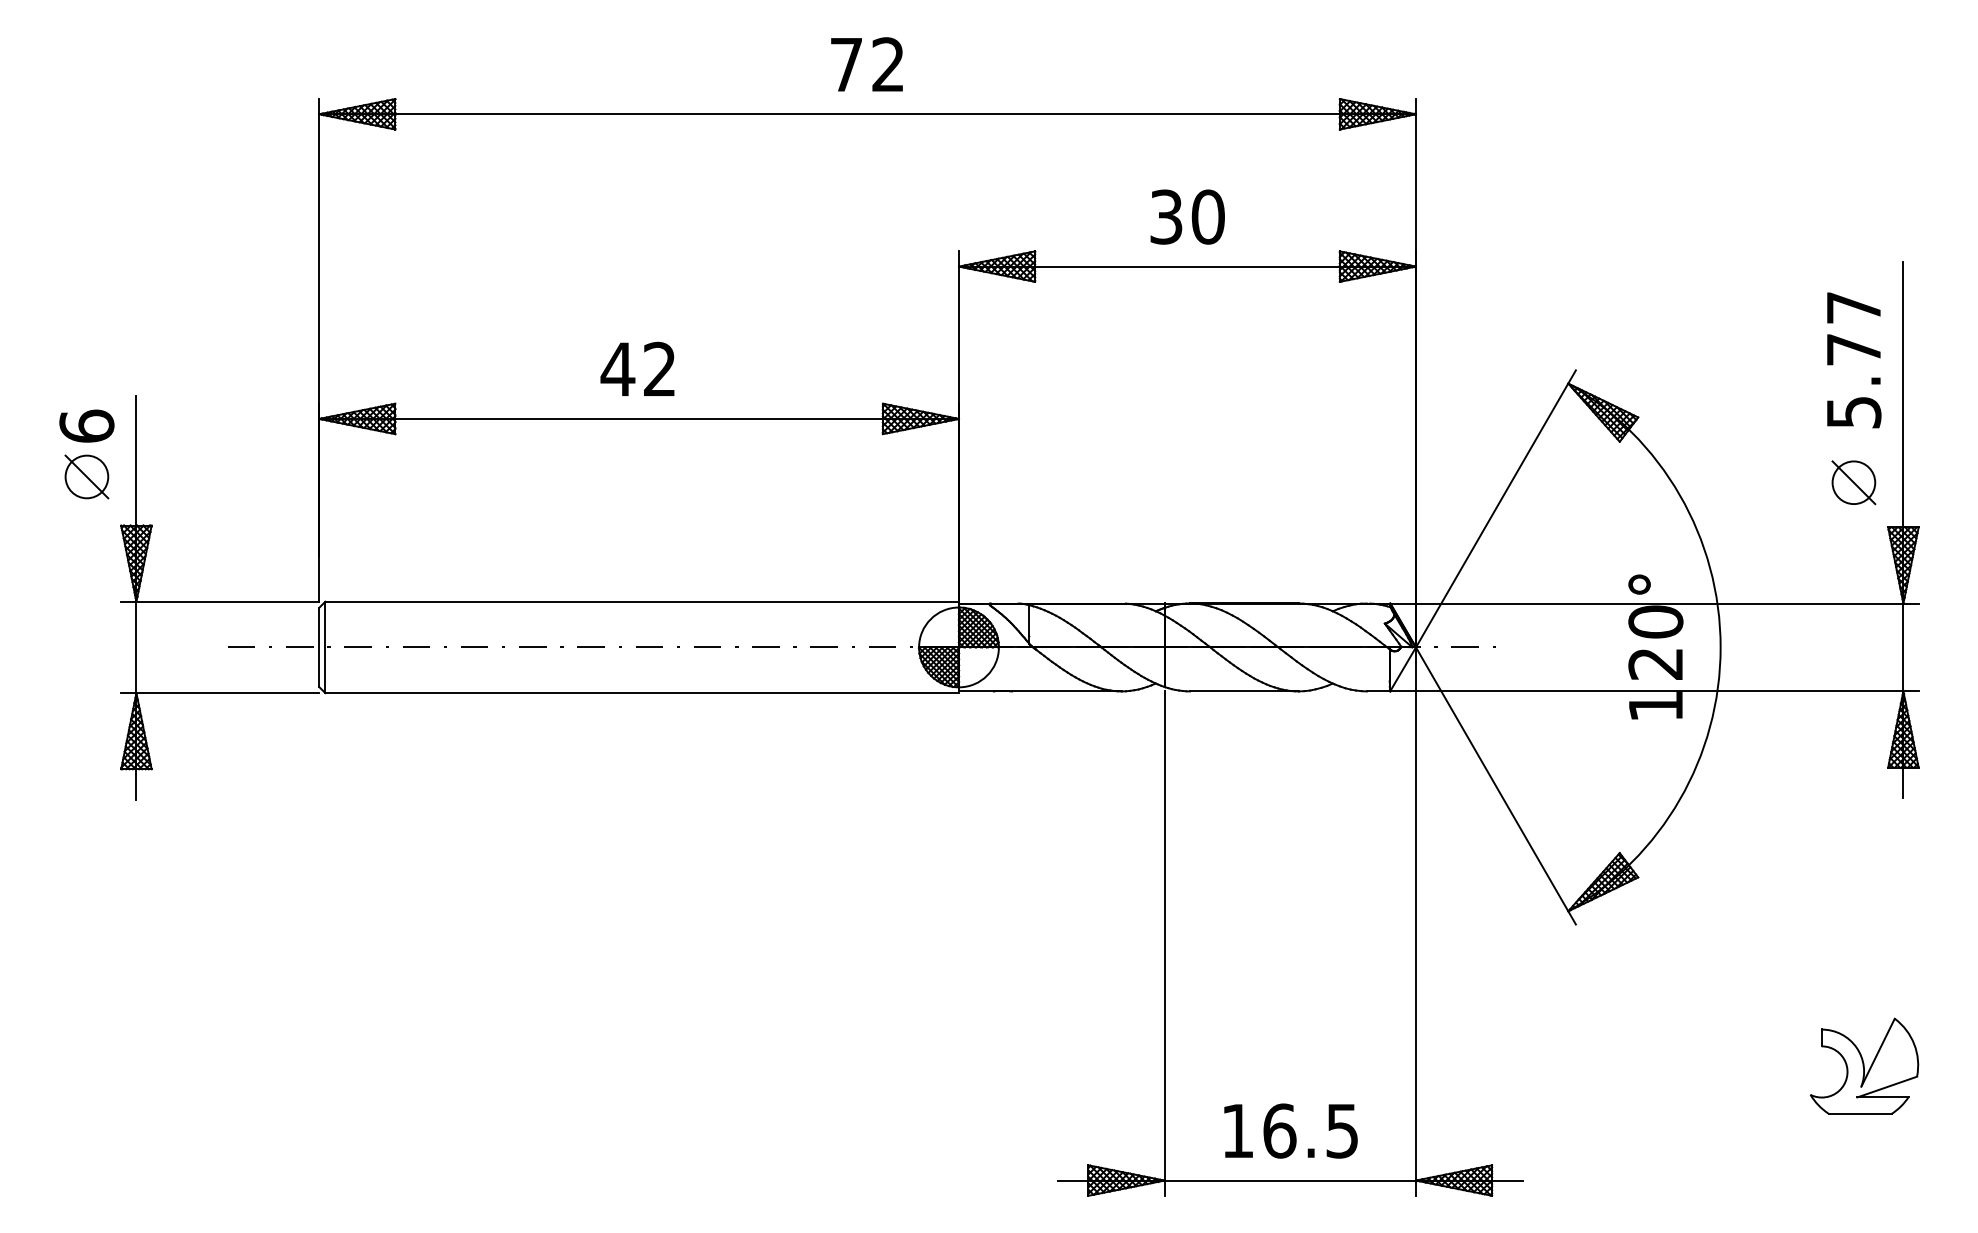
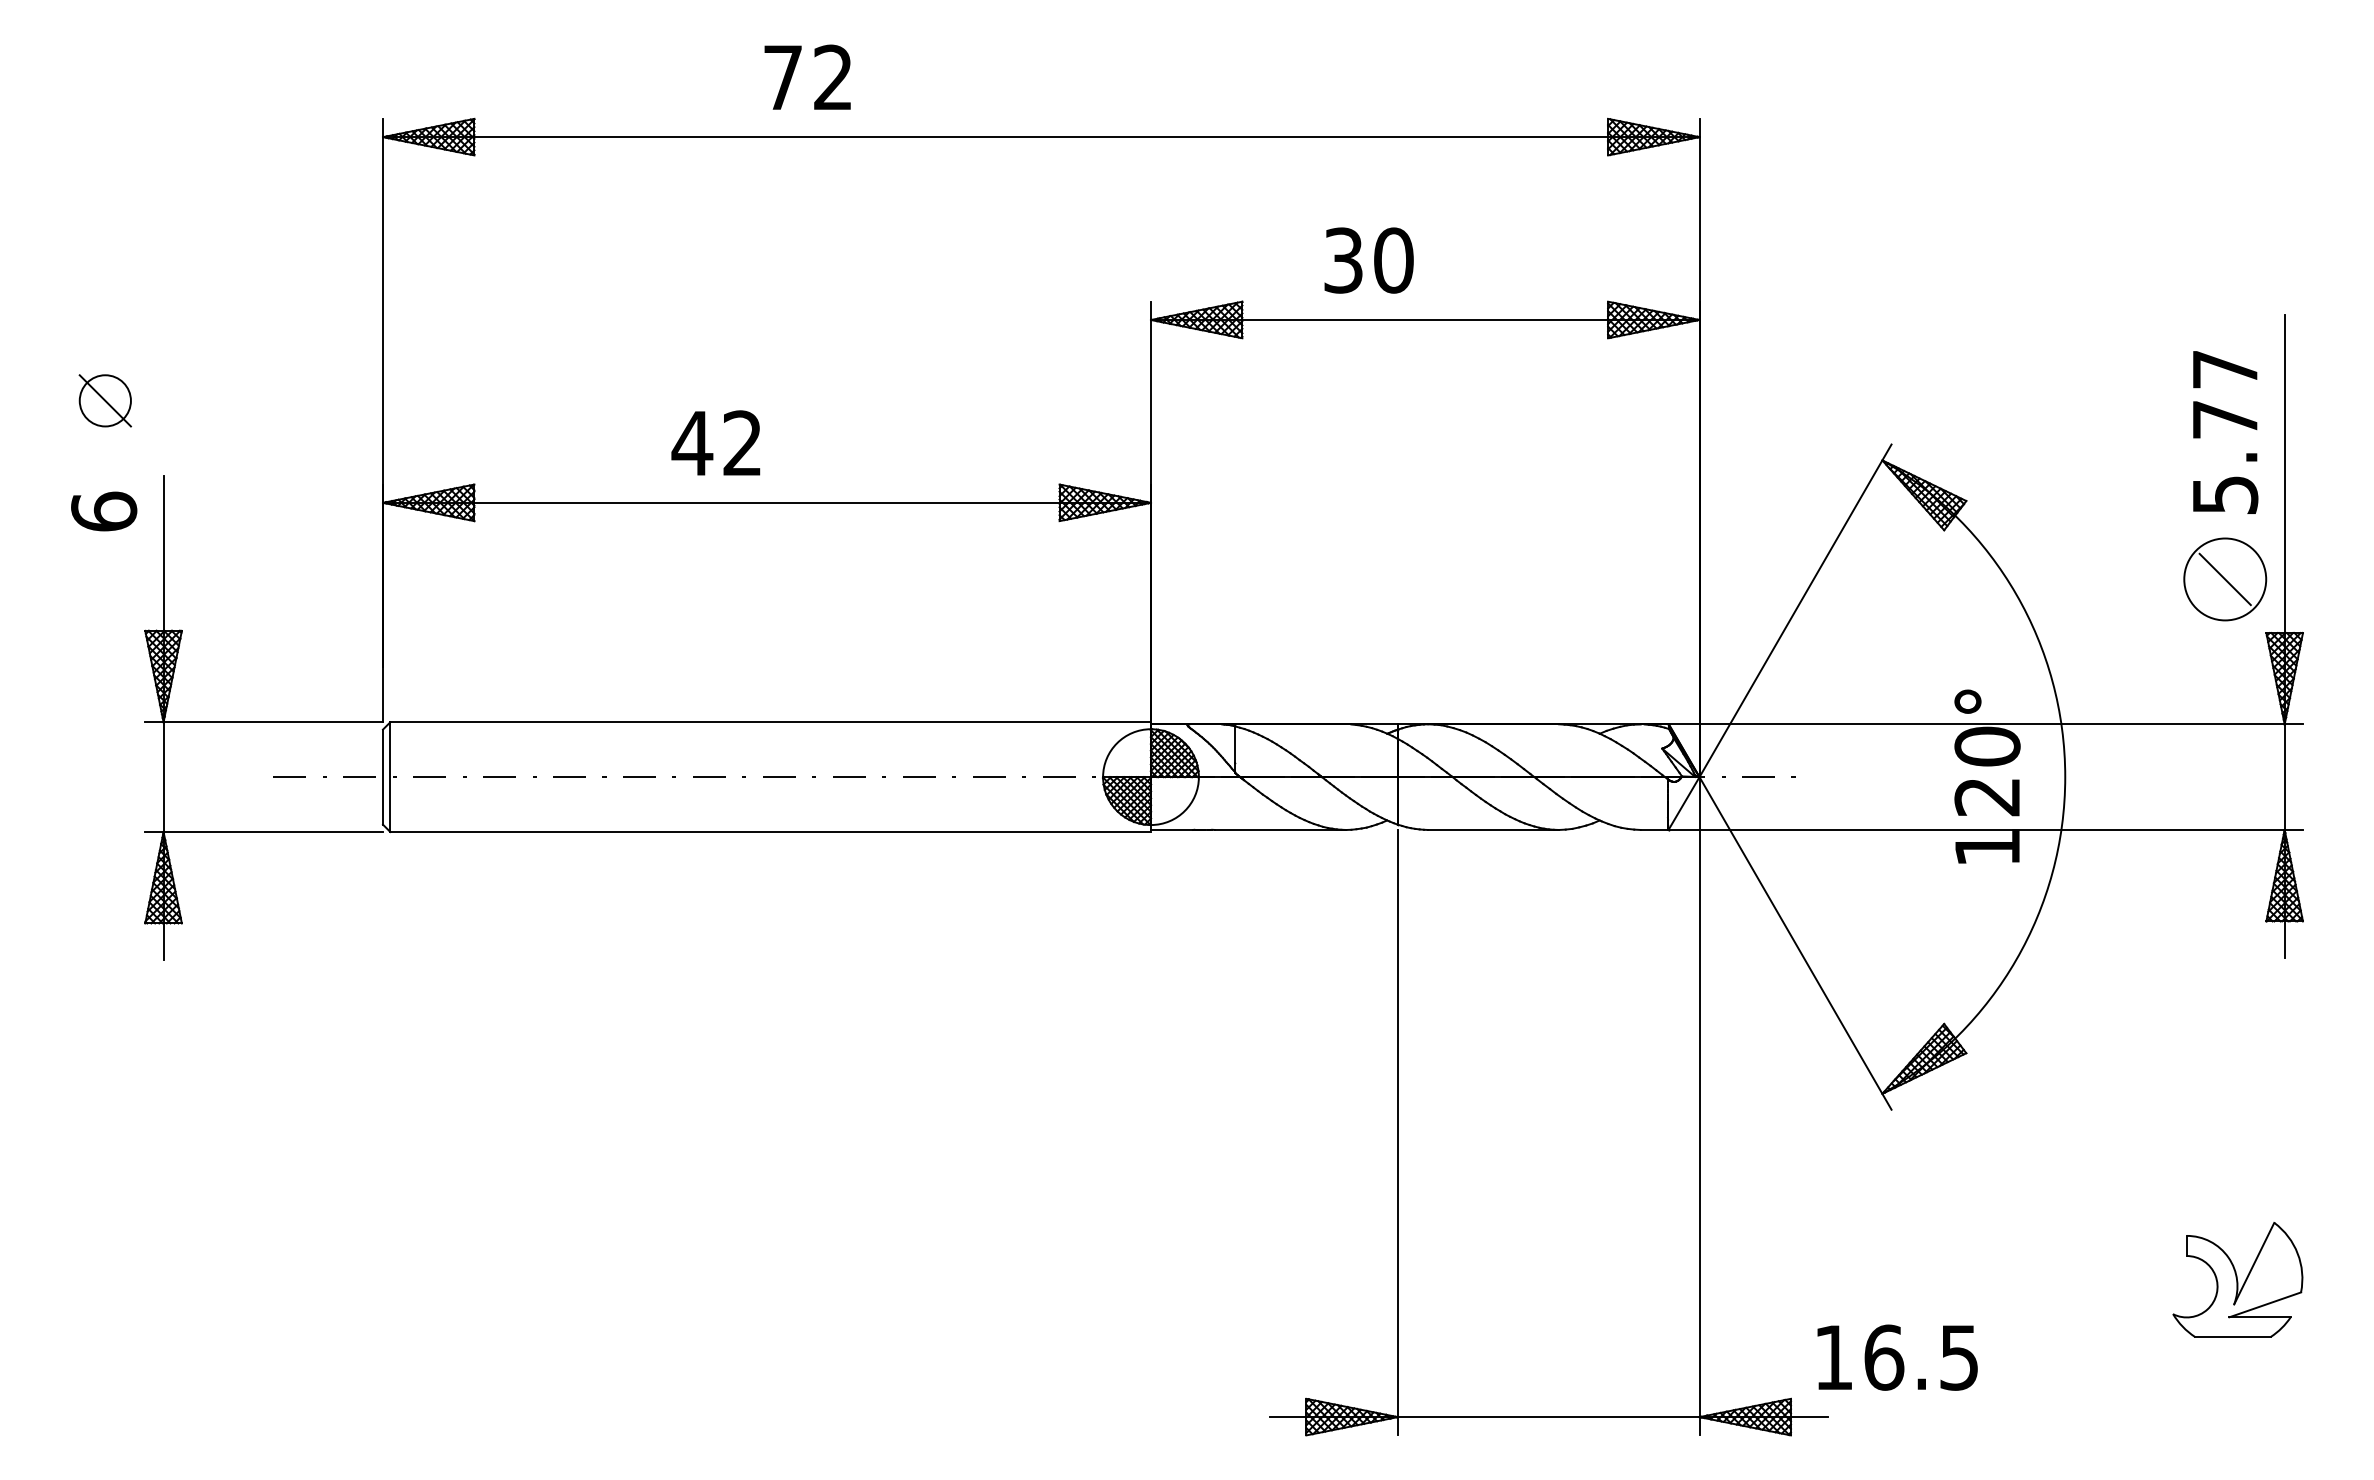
text: (866, 64) -> (807, 77), moved
text: (1187, 216) -> (1368, 259), moved
text: (637, 368) -> (715, 442), moved
part: (86, 476) -> (104, 400), moved
circle: (1853, 482) -> (2224, 579), size x1.6
text: (1290, 1130) -> (1897, 1357), moved

